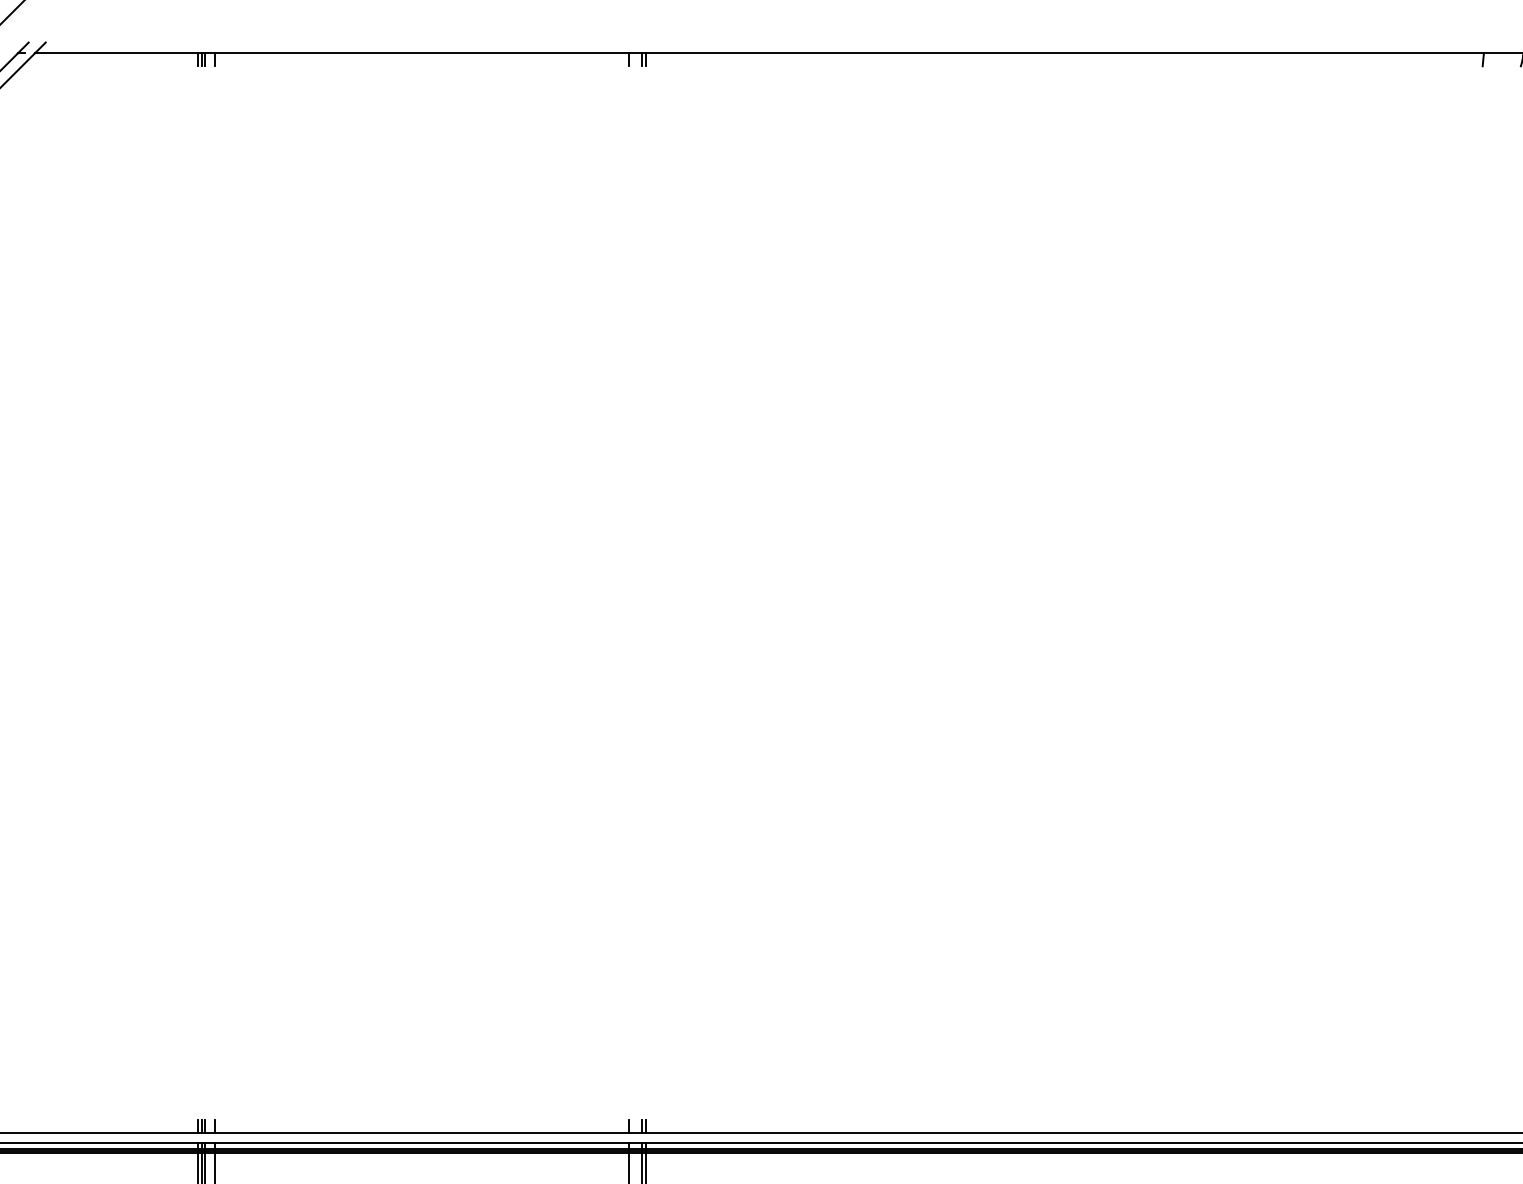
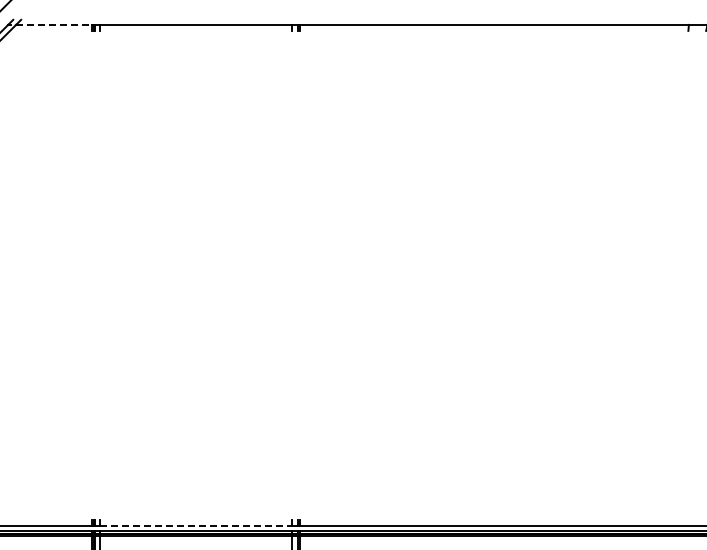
line: (115, 52) -> (53, 24), solid -> dashed
line: (423, 1133) -> (196, 526), solid -> dashed

